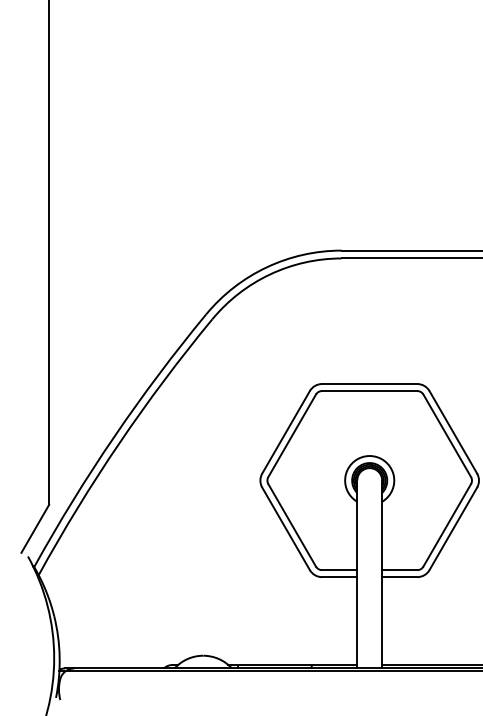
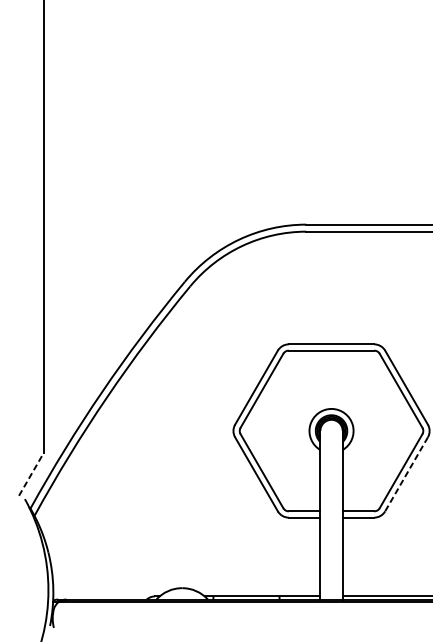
line: (35, 528) -> (31, 473), solid -> dashed
line: (453, 528) -> (406, 473), solid -> dashed

